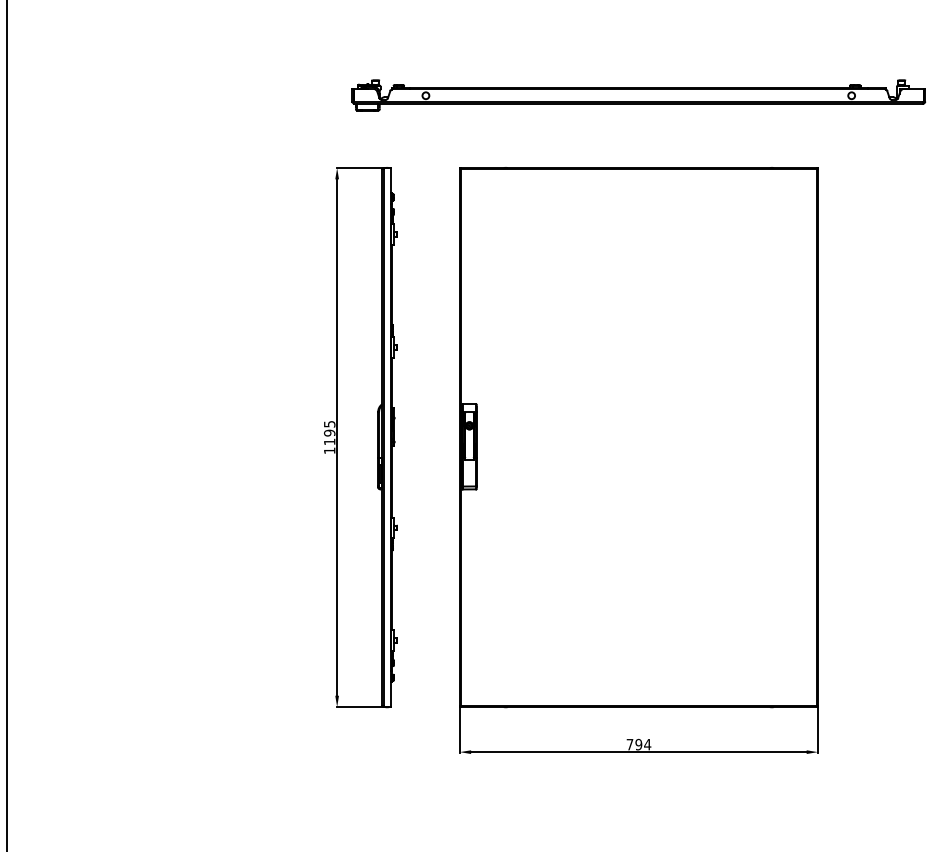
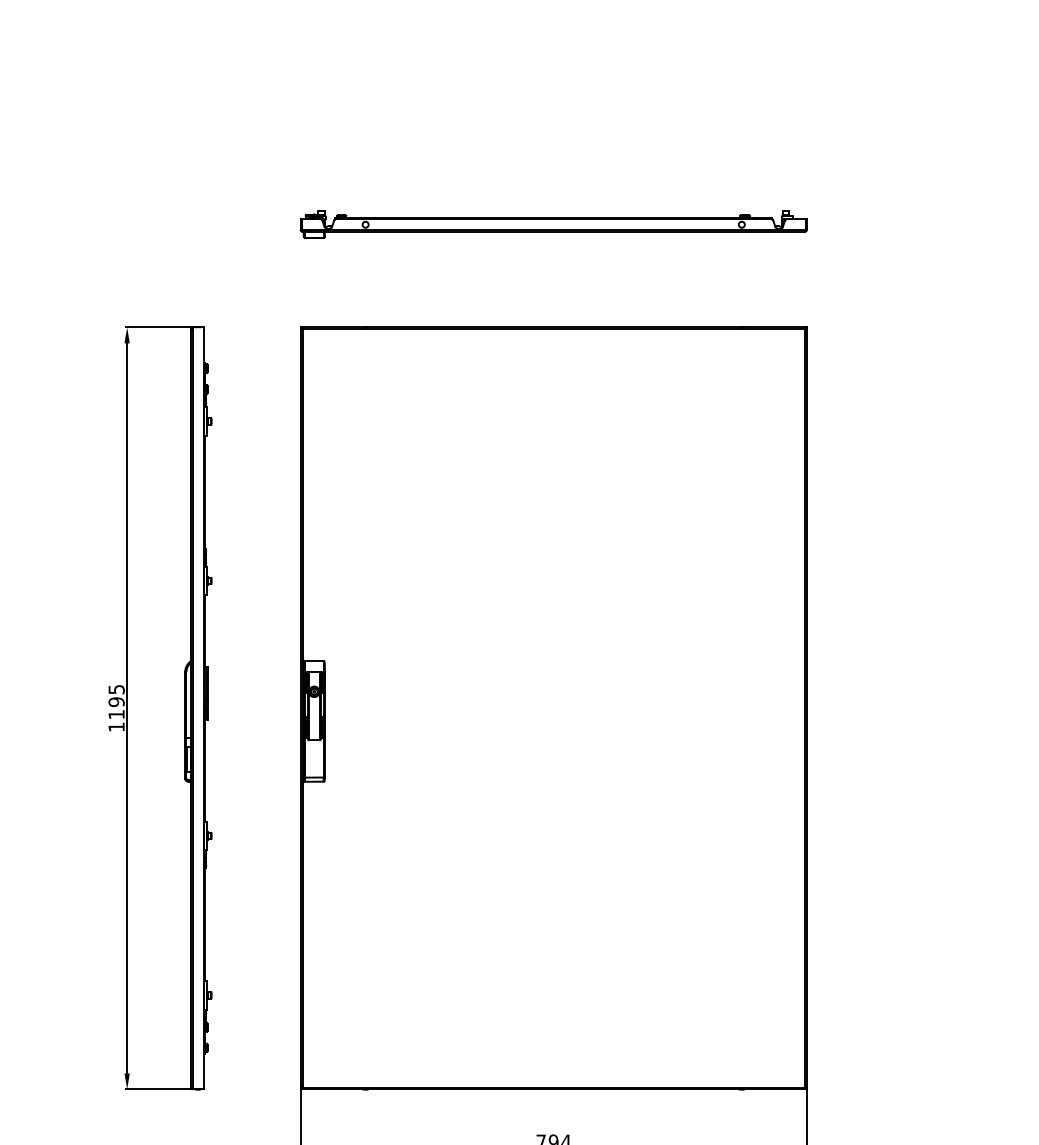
part: (638, 94) -> (553, 223), size x0.62

